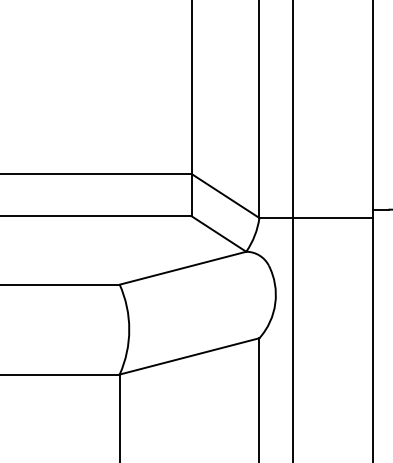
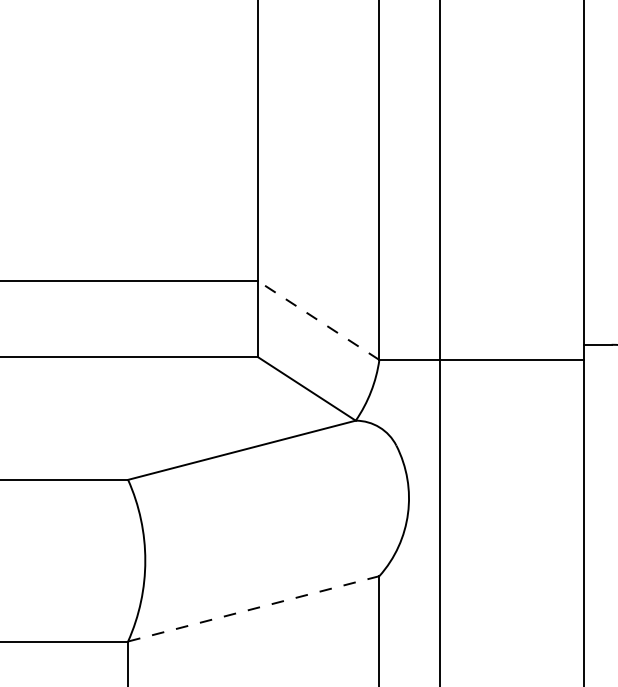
line: (225, 195) -> (318, 319), solid -> dashed
line: (190, 356) -> (255, 609), solid -> dashed

